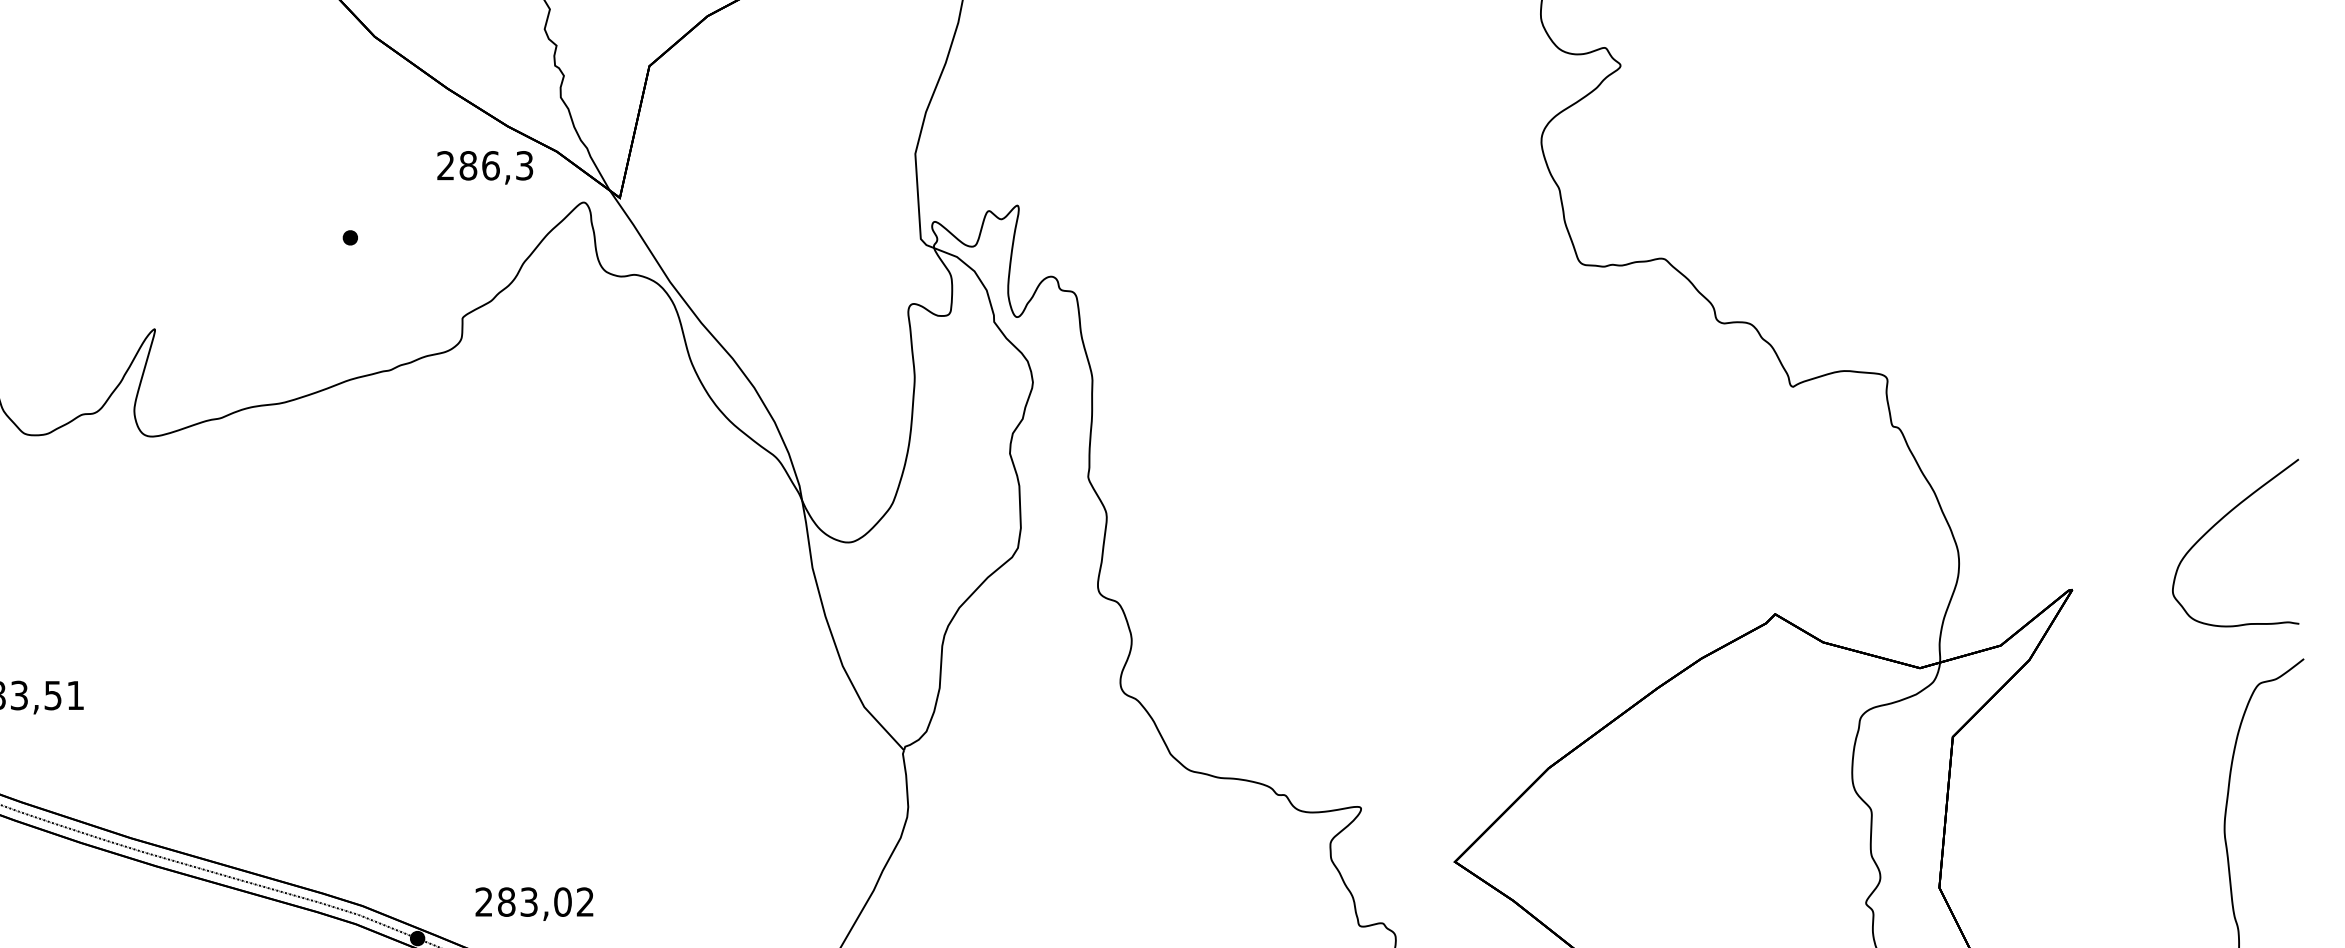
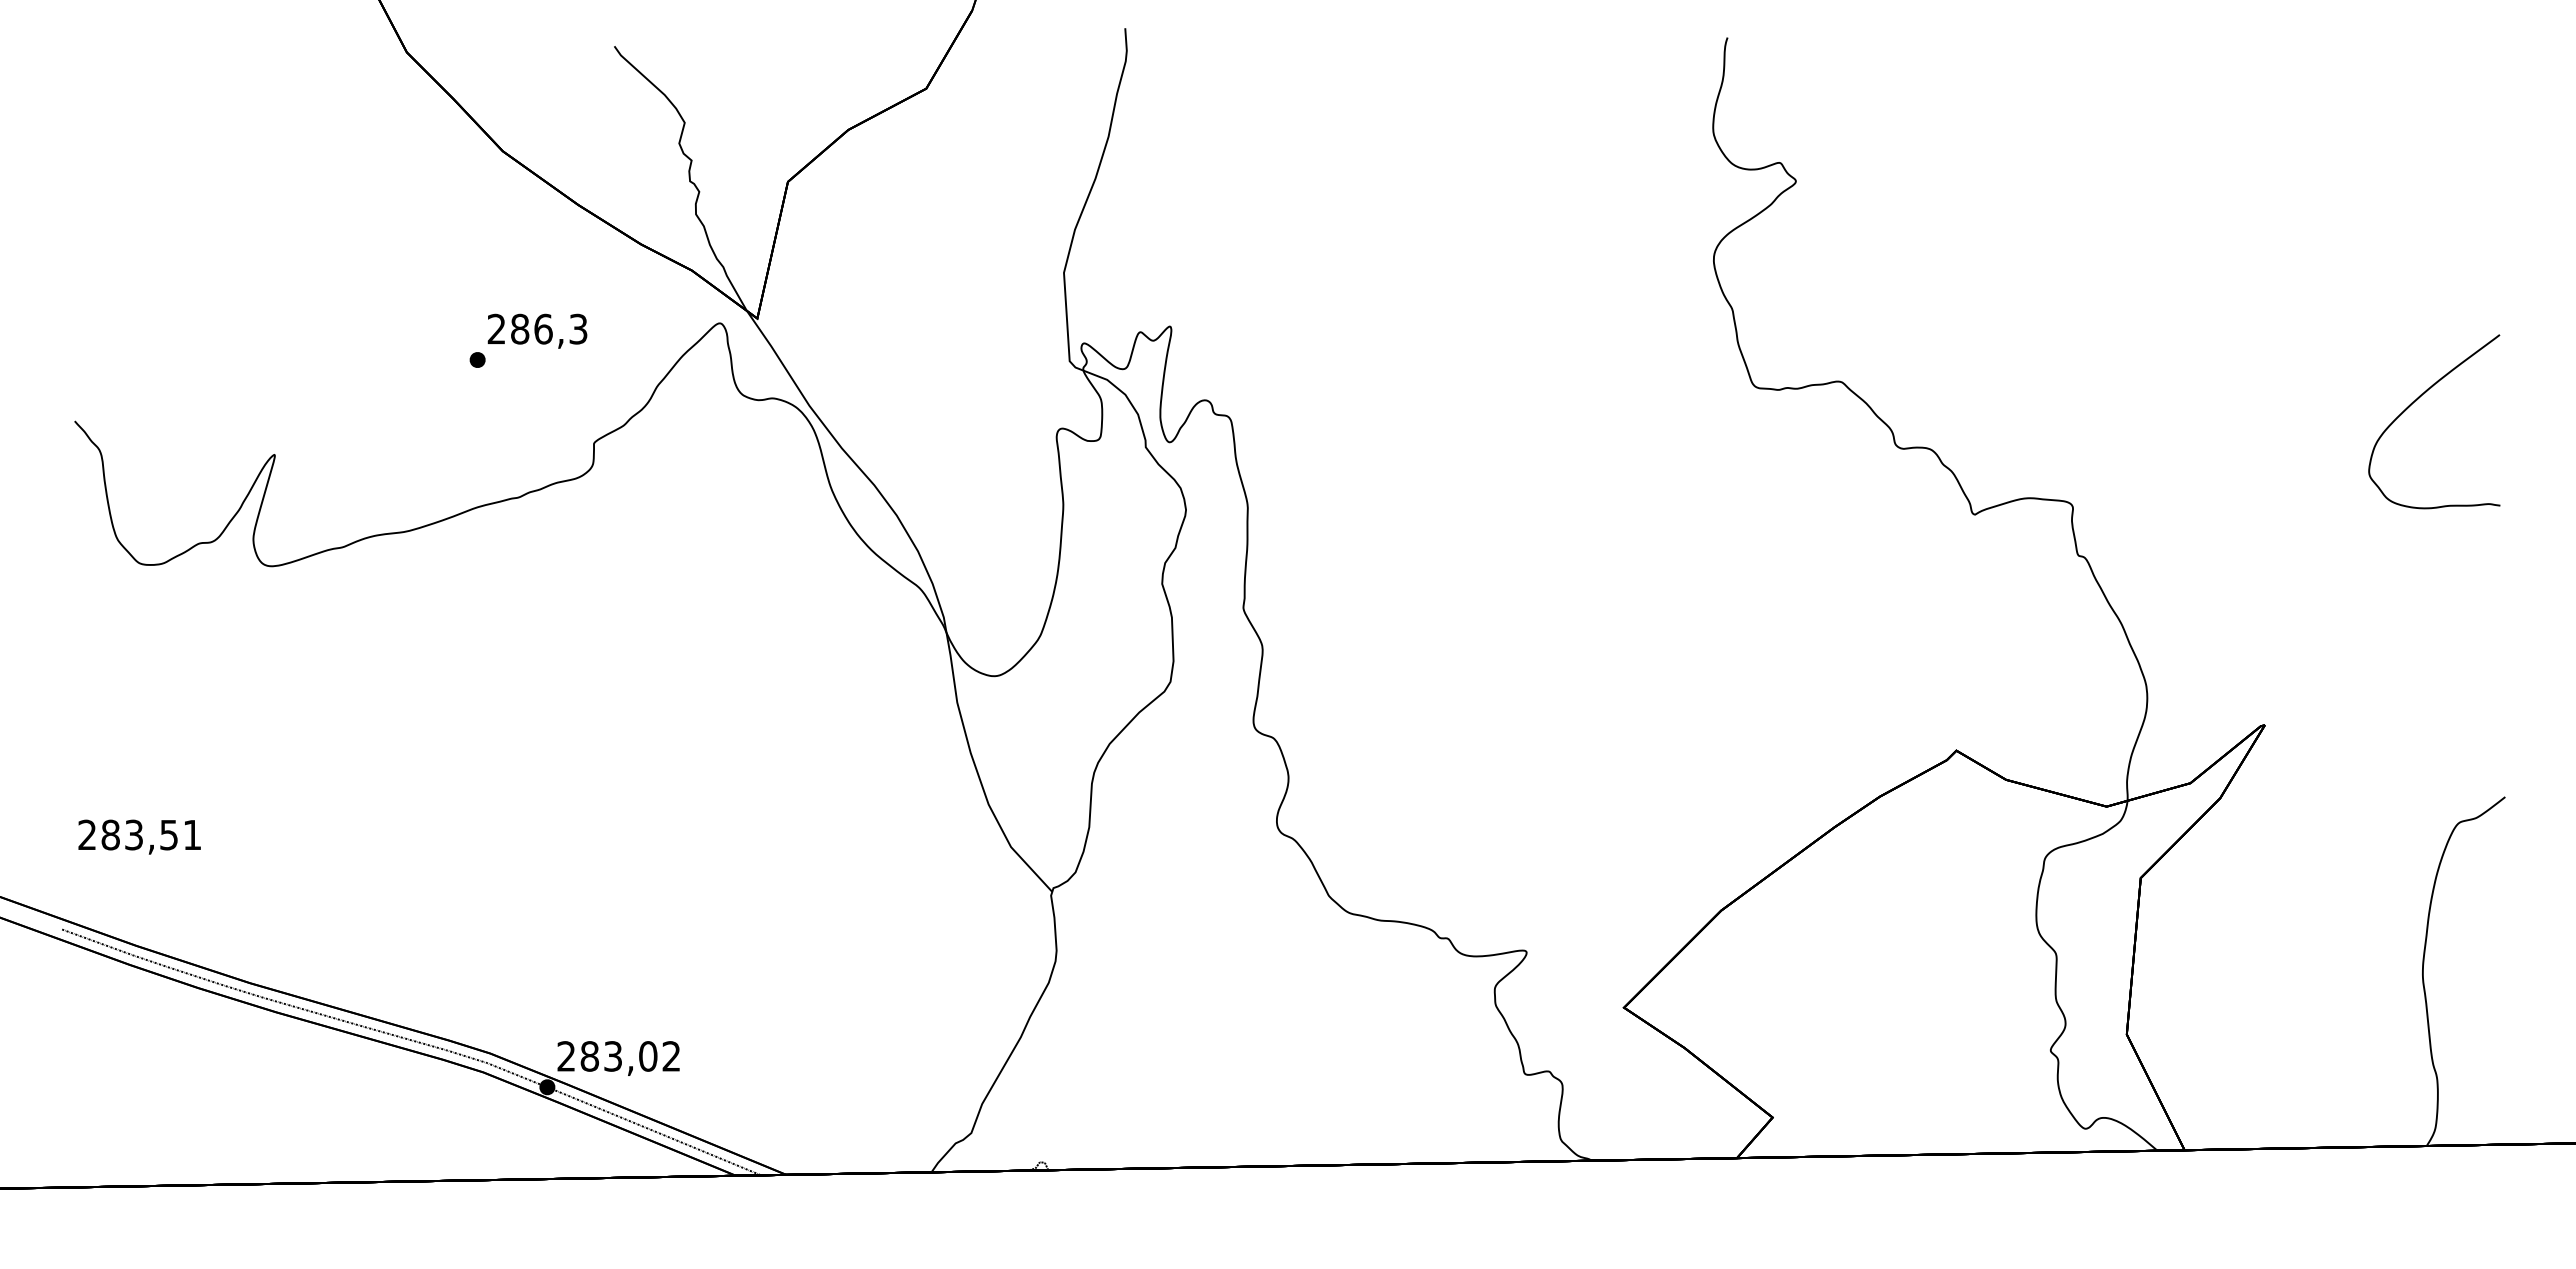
text: (485, 167) -> (537, 330), moved
curve: (2219, 522) -> (2417, 400), moved
text: (534, 904) -> (618, 1058), moved

